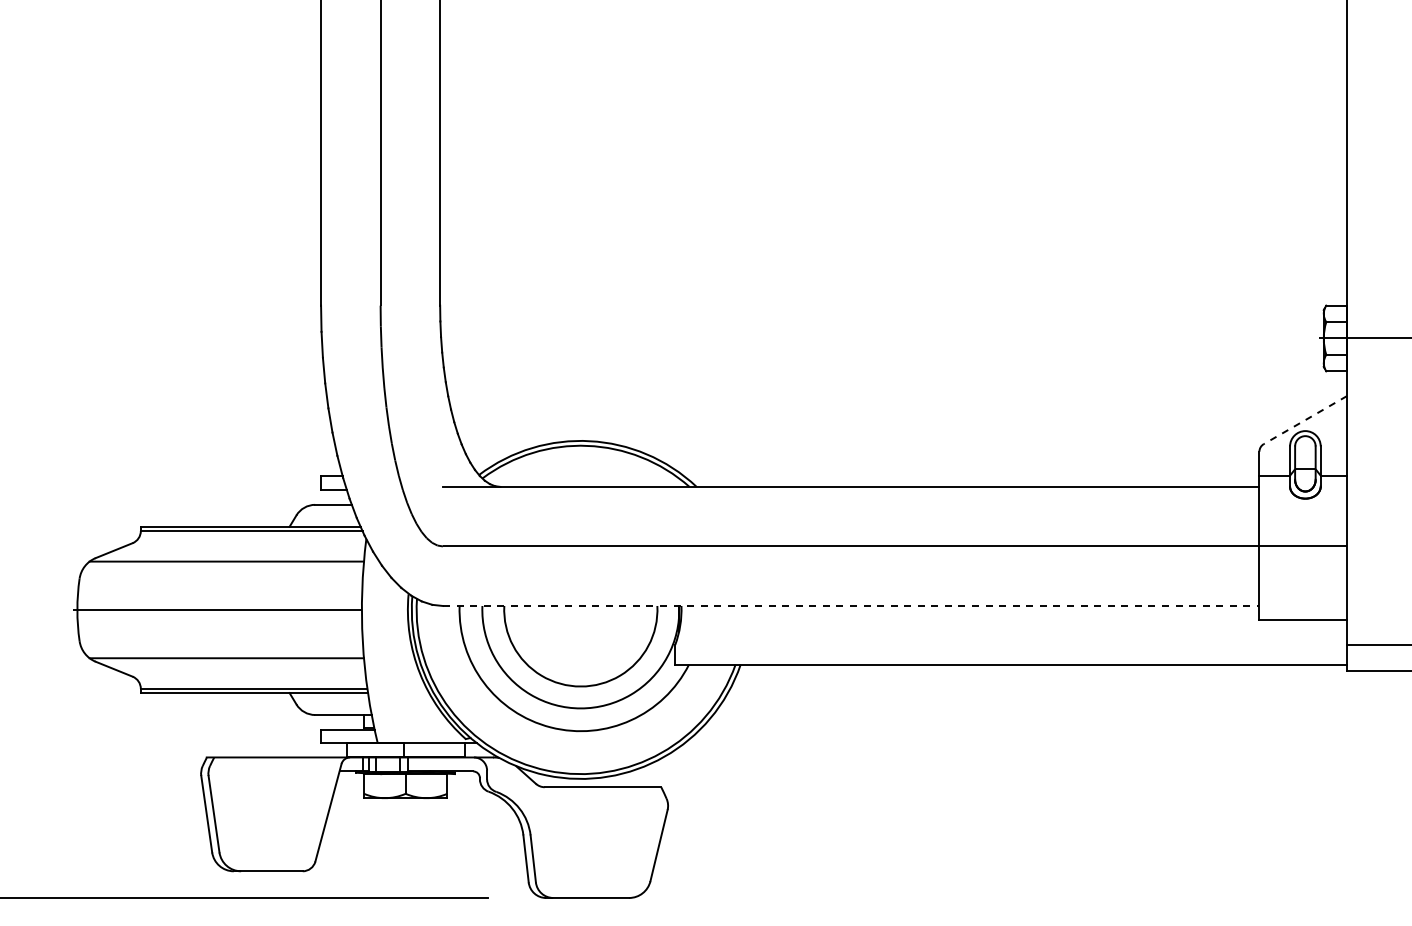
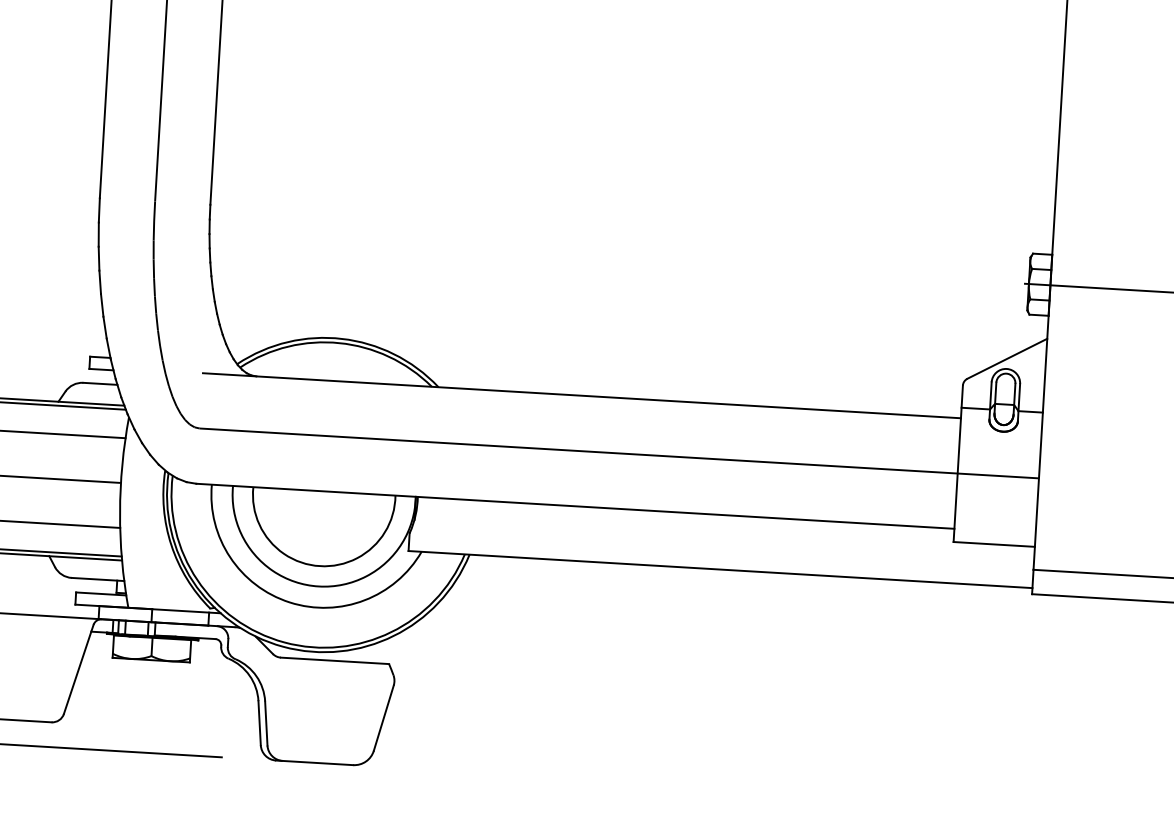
line: (1304, 420) -> (1006, 359), dashed -> solid
line: (851, 605) -> (575, 505), dashed -> solid

